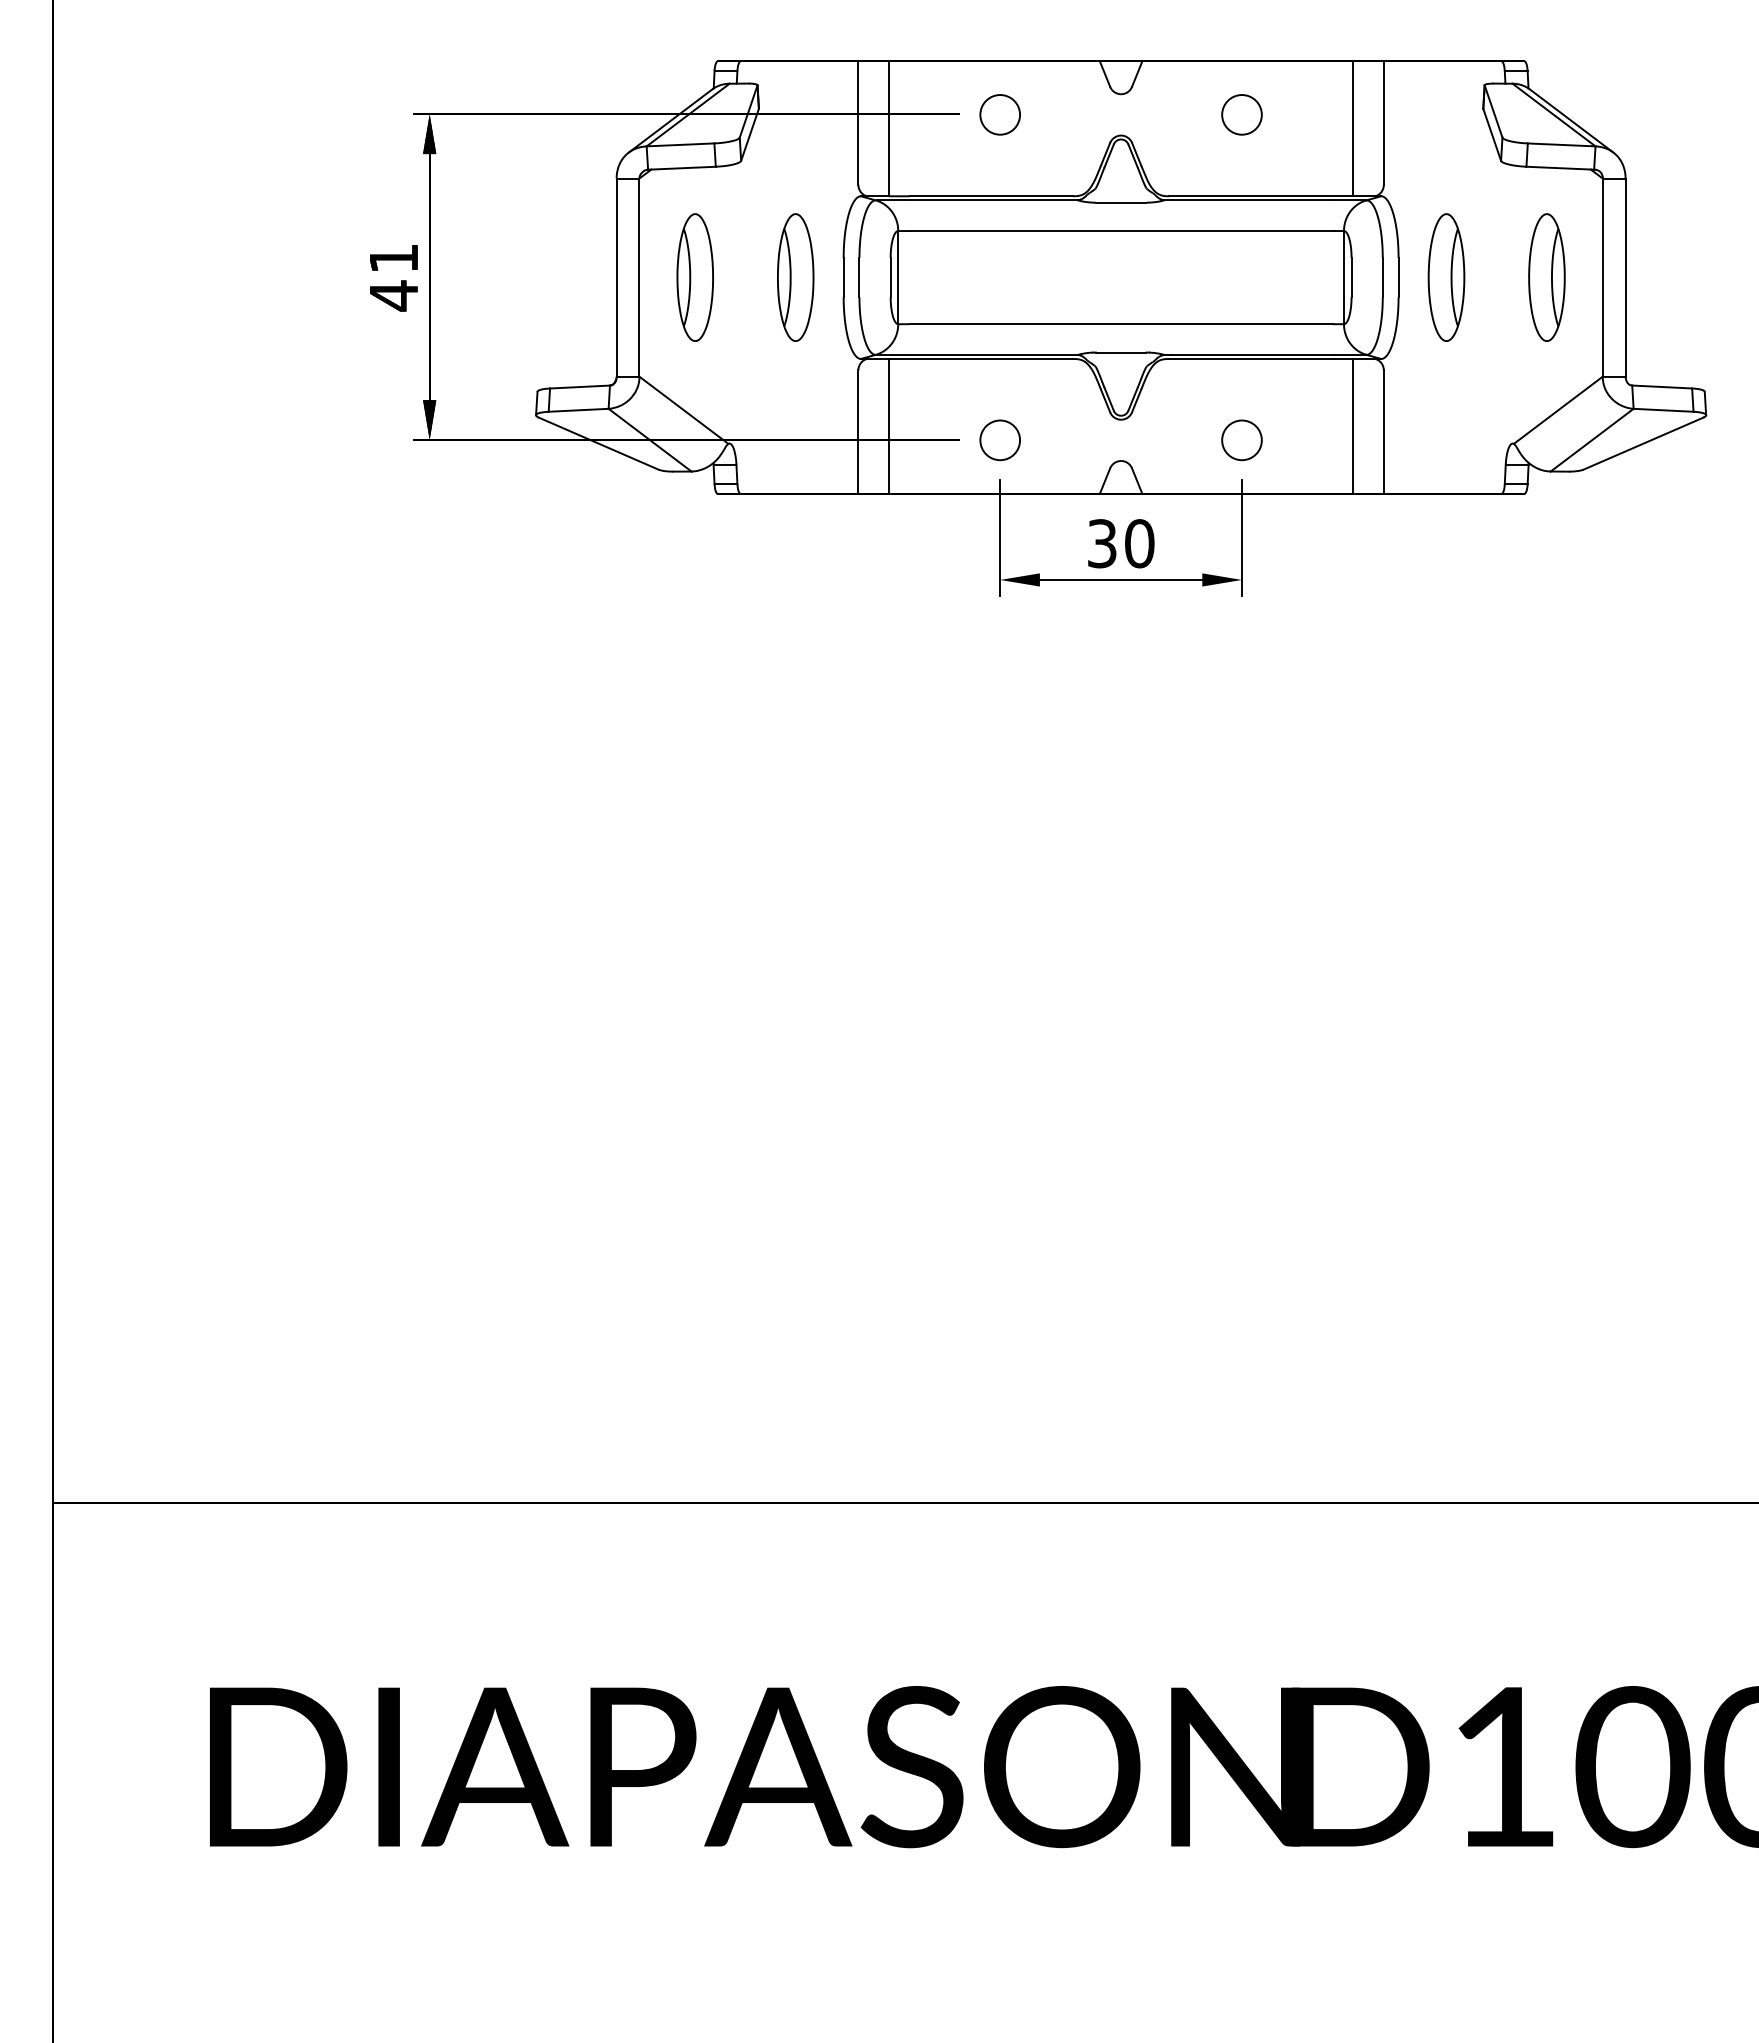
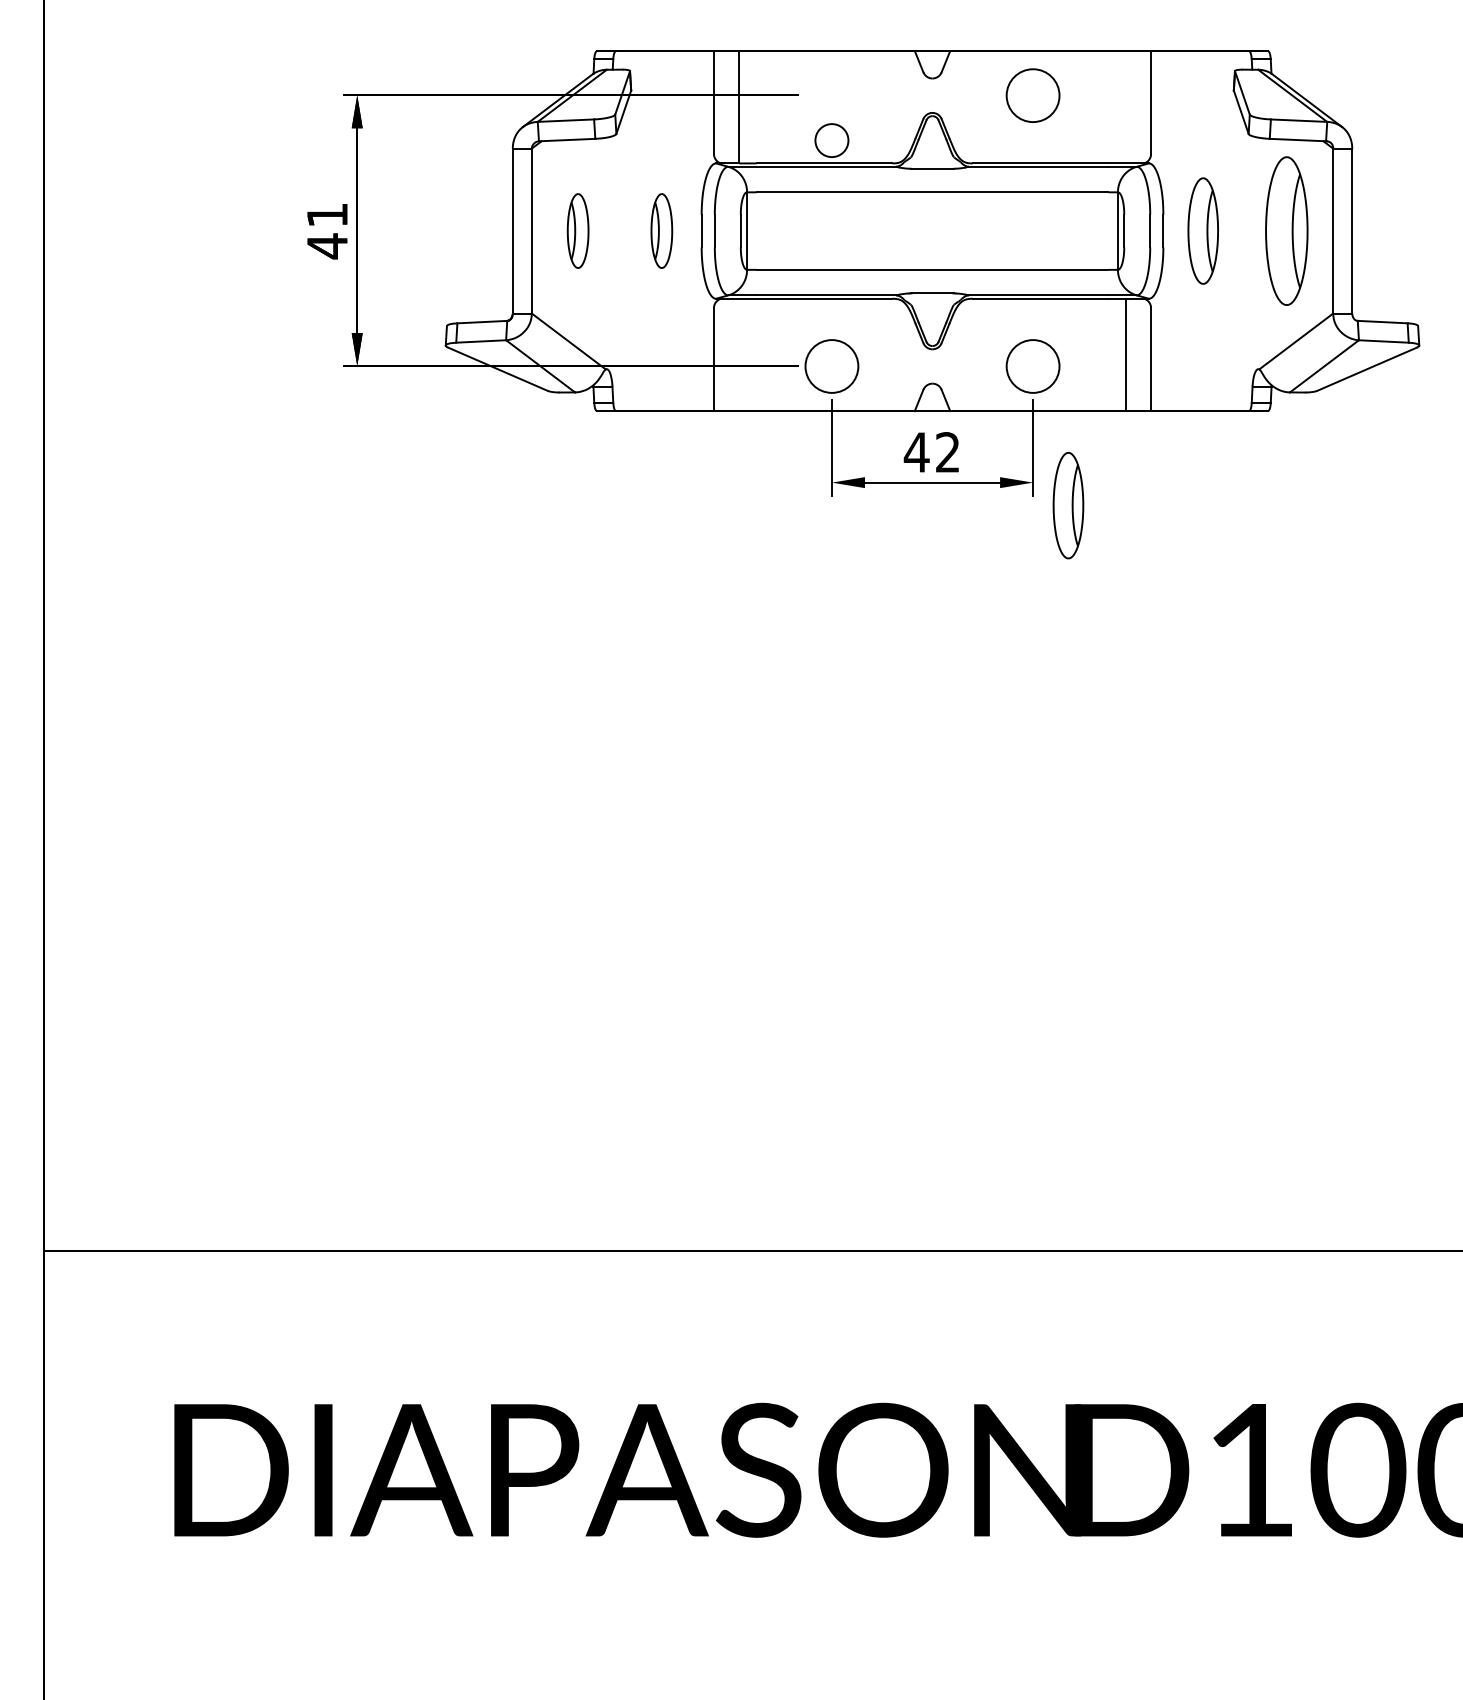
circle: (999, 114) -> (831, 140), moved
circle: (1241, 114) -> (1032, 95), size x1.6
line: (1353, 128) -> (1125, 107), removed
part: (694, 277) -> (577, 230), size x0.7
part: (795, 277) -> (661, 230), size x0.7
part: (1546, 277) -> (1286, 230), size x1.4
line: (888, 425) -> (738, 354), removed
circle: (1000, 440) -> (832, 366), size x1.6
circle: (1241, 440) -> (1032, 366), size x1.6
text: (1120, 543) -> (932, 452), 30 -> 42
part: (1284, 607) -> (1068, 505), added

